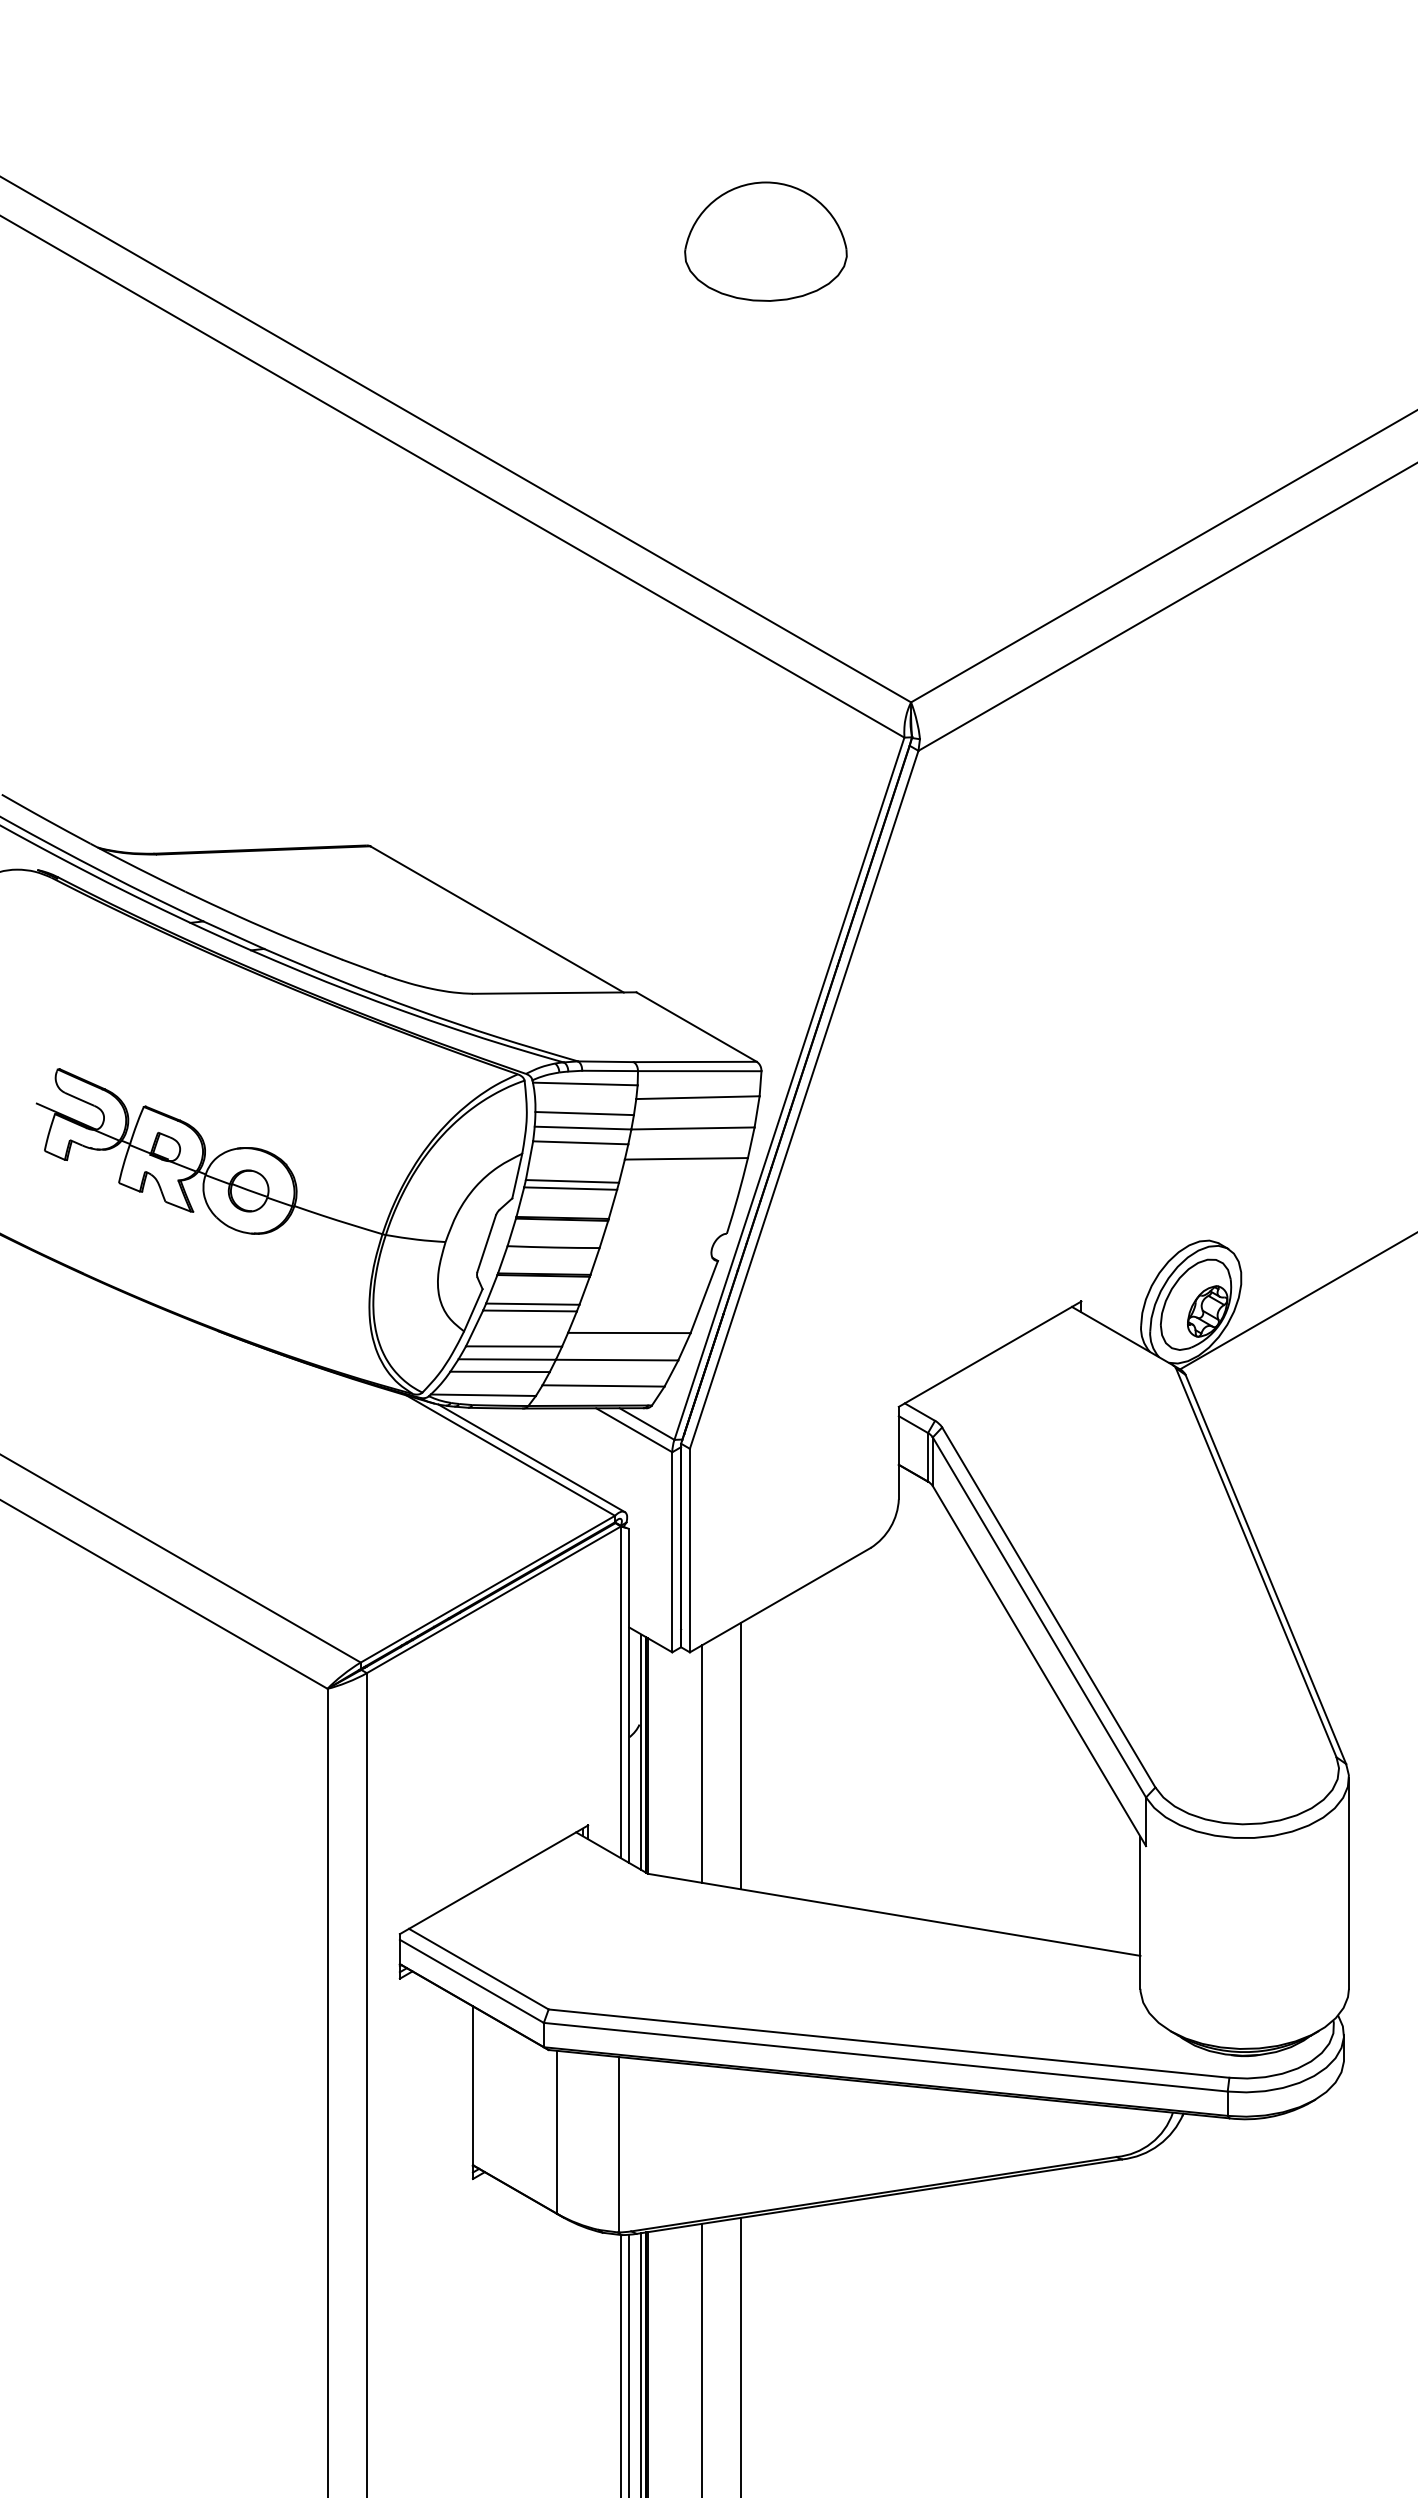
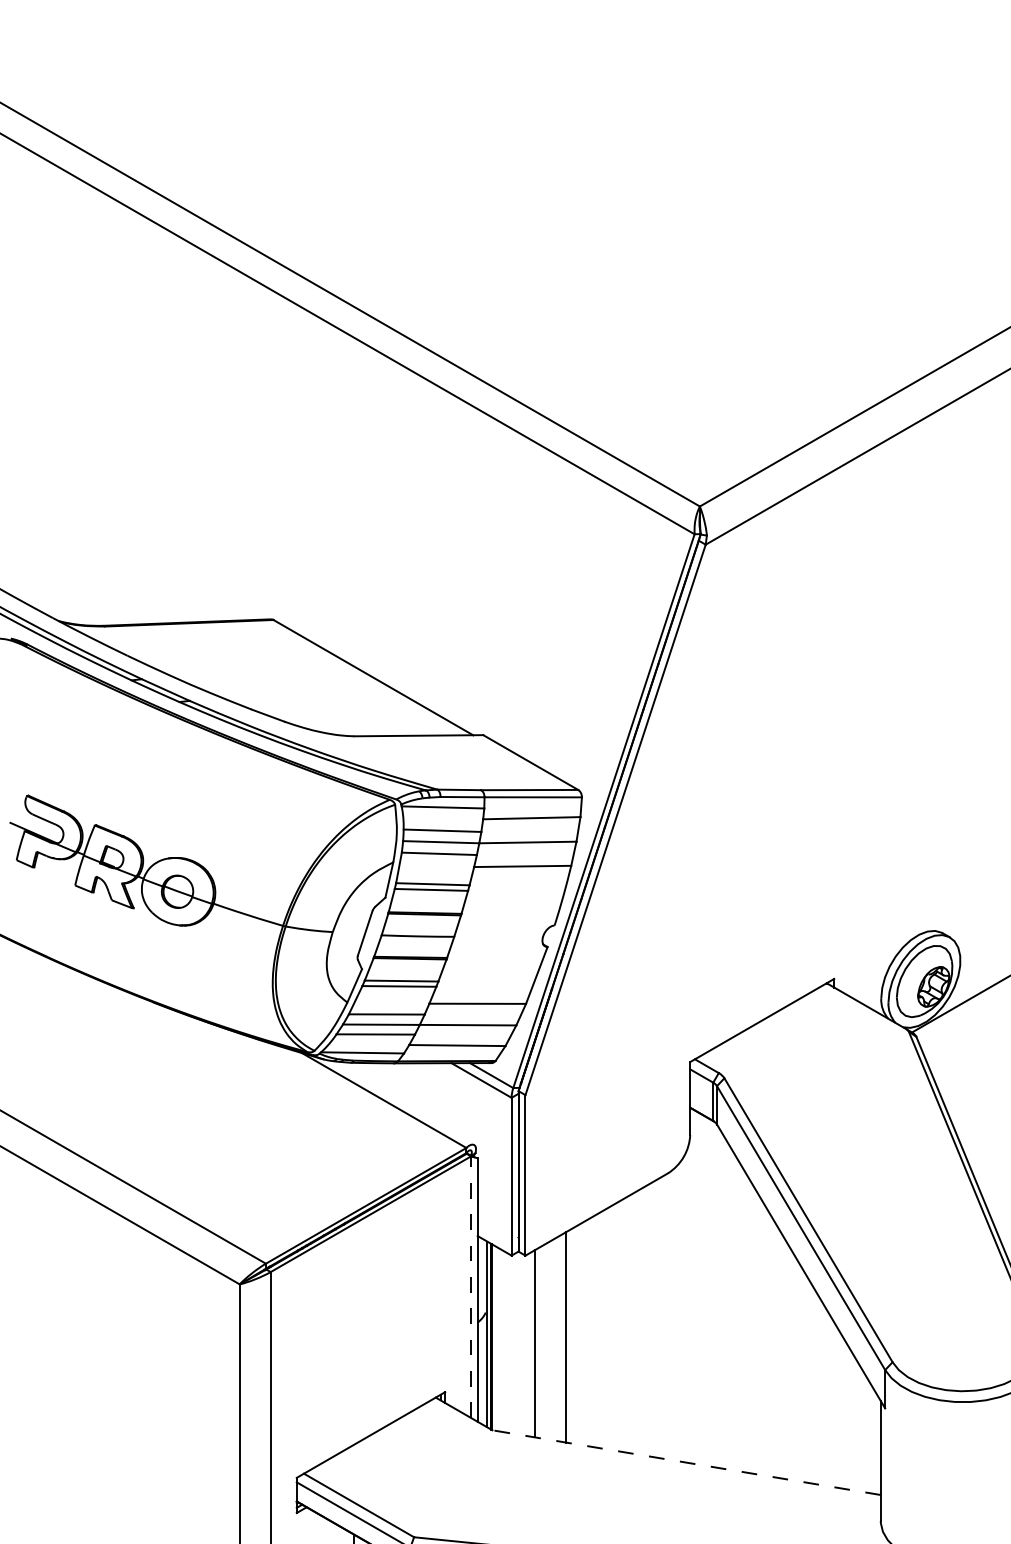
part: (765, 241) -> (585, 143), removed
line: (531, 1458) -> (400, 1102), removed
line: (621, 1692) -> (471, 1287), solid -> dashed
line: (894, 1914) -> (686, 1462), solid -> dashed

